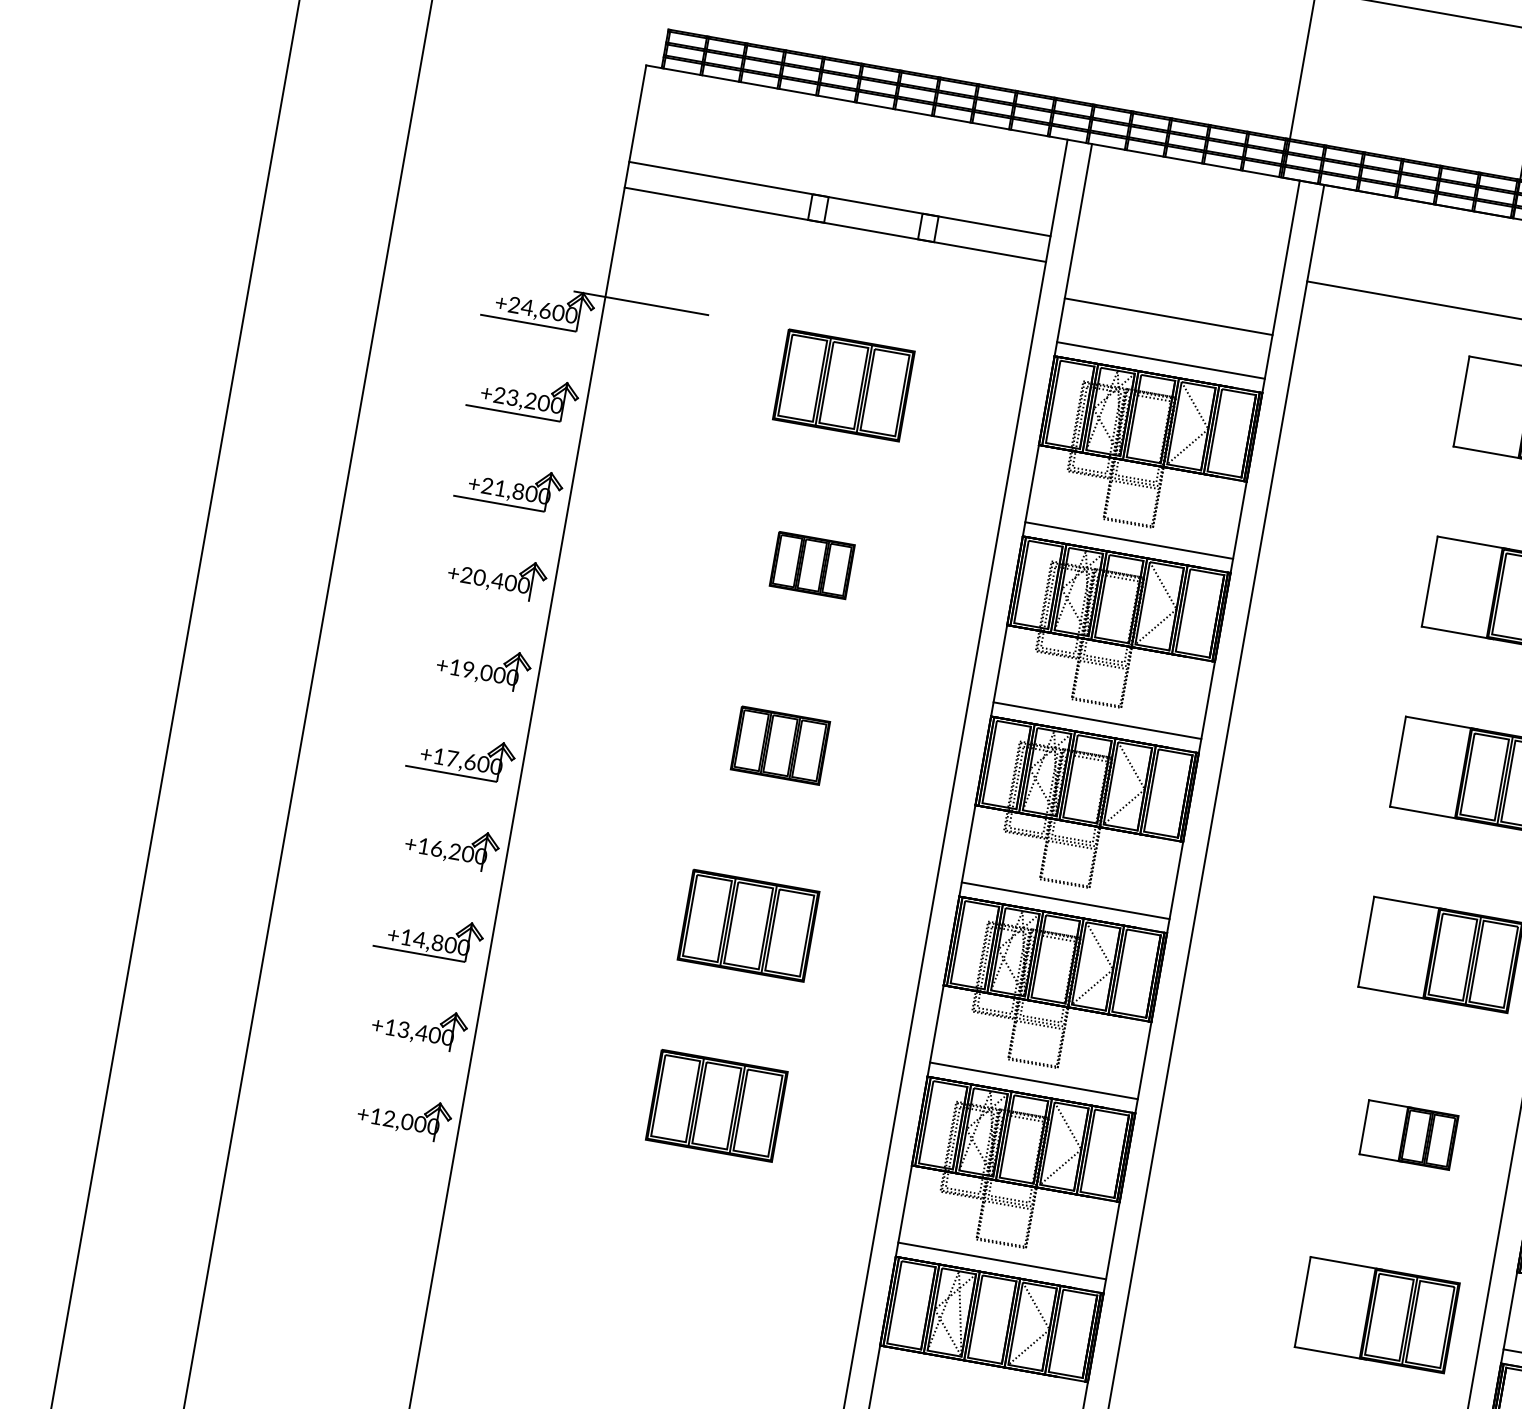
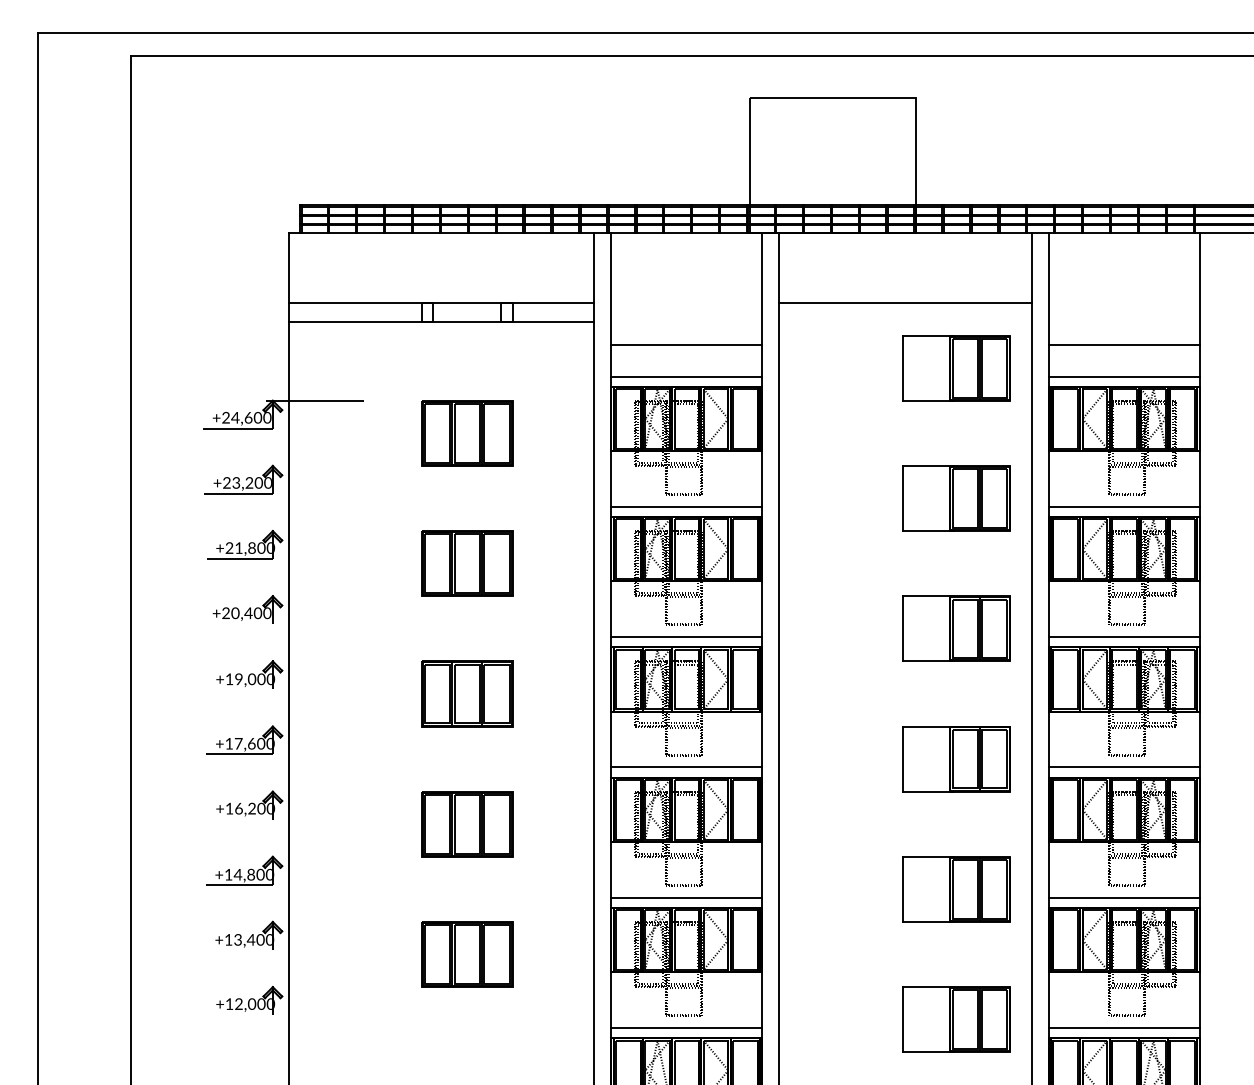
part: (812, 565) -> (467, 563), size x1.67
part: (780, 745) -> (467, 693), size x1.43
part: (1409, 1135) -> (956, 889), size x1.67

